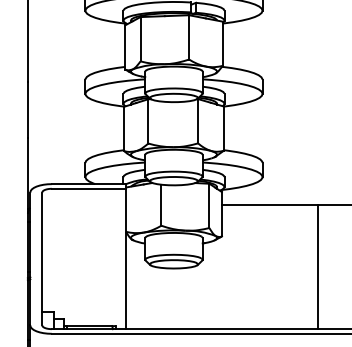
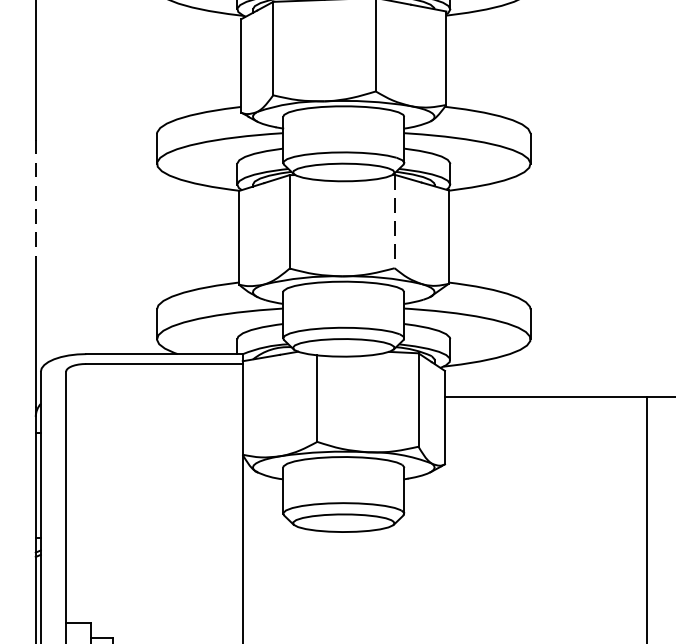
line: (27, 110) -> (34, 198), solid -> dashed
line: (198, 121) -> (395, 222), solid -> dashed

